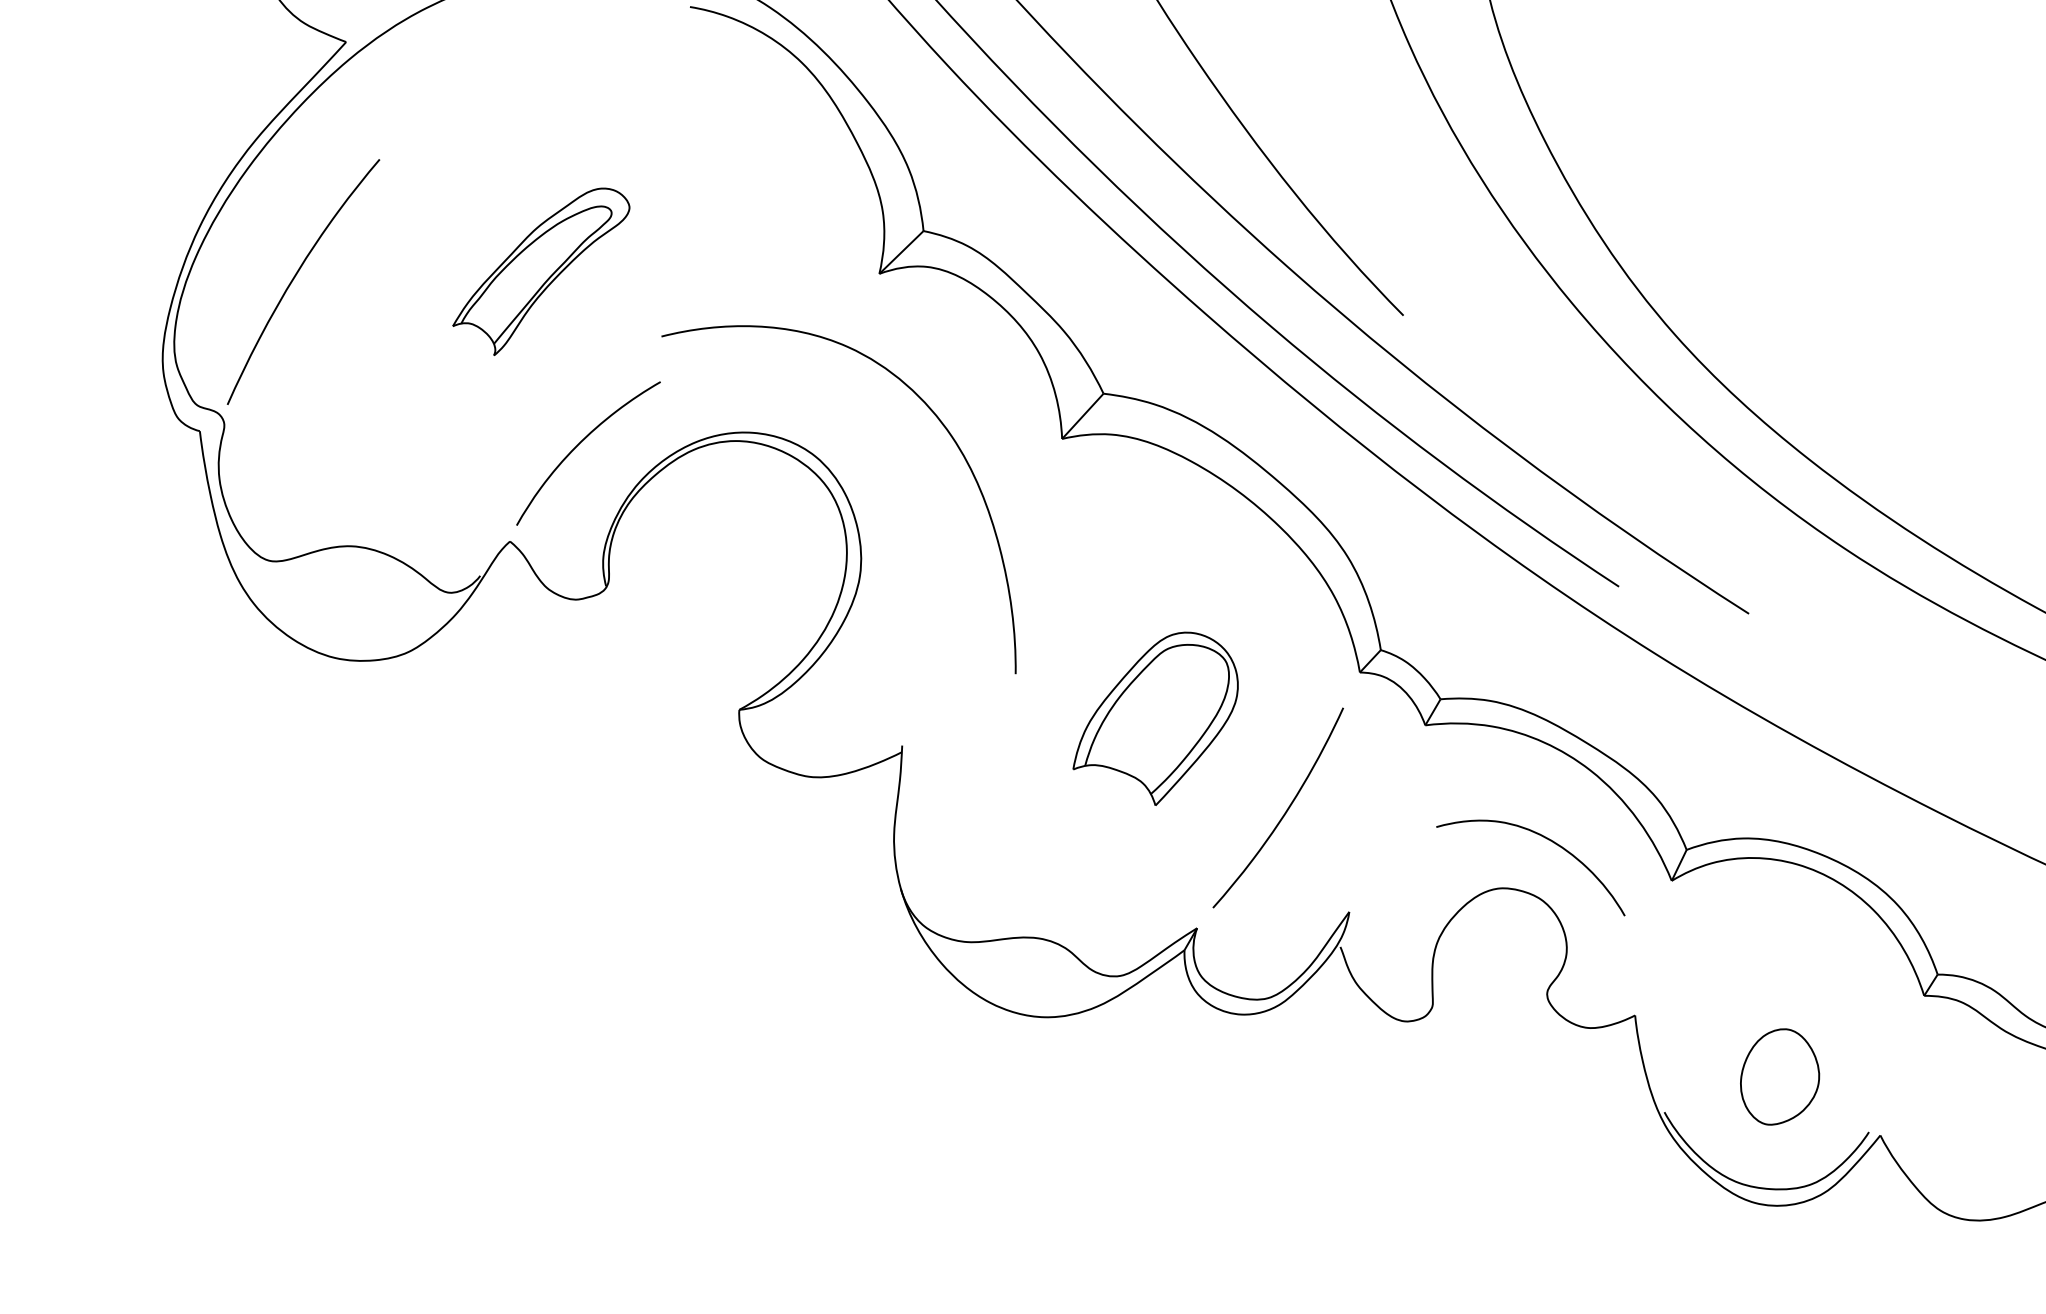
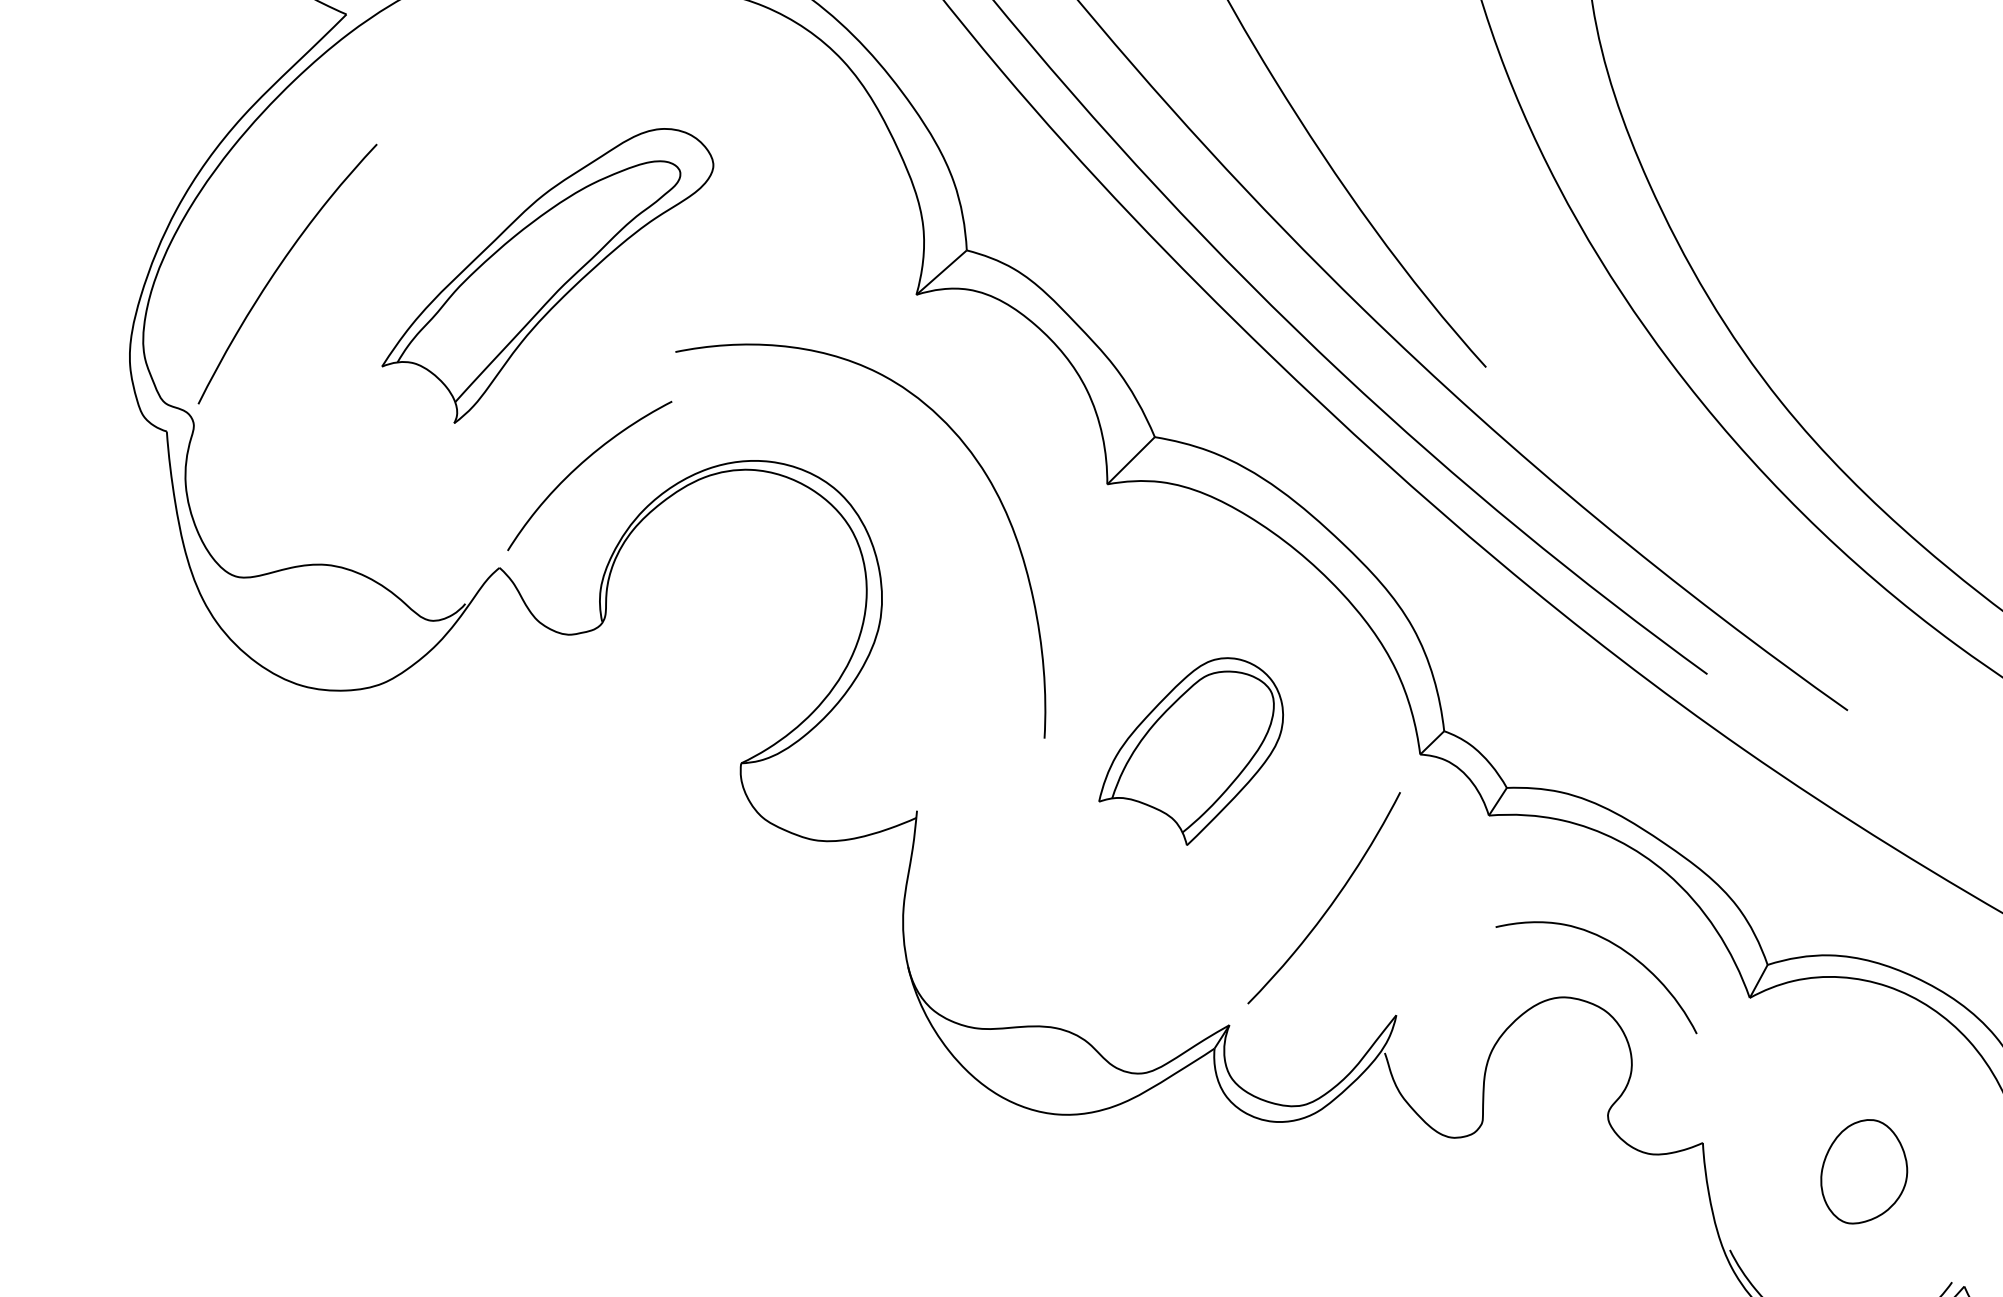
part: (541, 271) -> (547, 274), size x1.67
part: (1155, 718) -> (1191, 750), moved
part: (1780, 1076) -> (1864, 1171), moved

